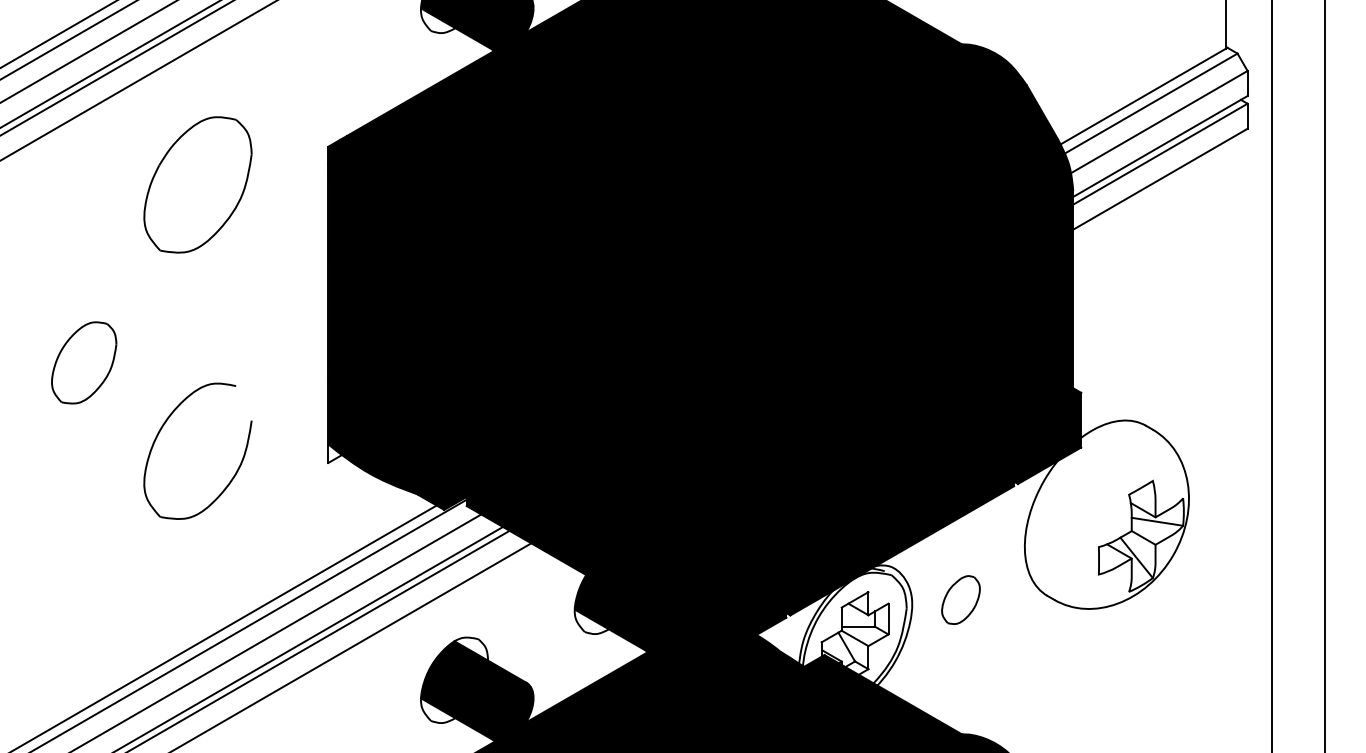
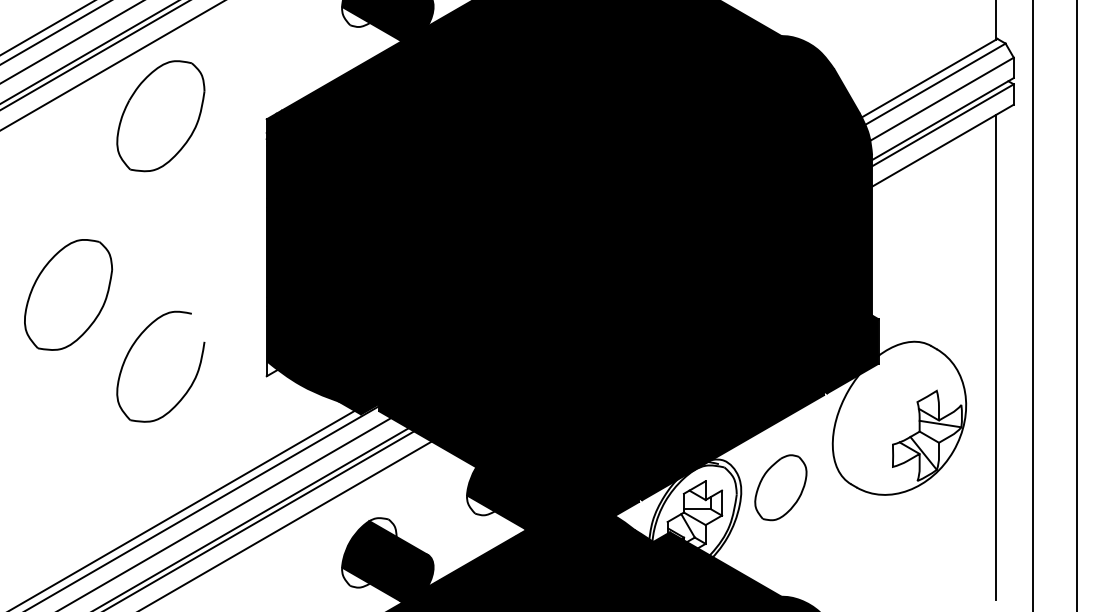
part: (197, 184) -> (160, 115), moved
part: (83, 362) -> (67, 294), size x1.67
line: (1226, 439) -> (996, 357), added
part: (960, 599) -> (780, 487), size x1.67

